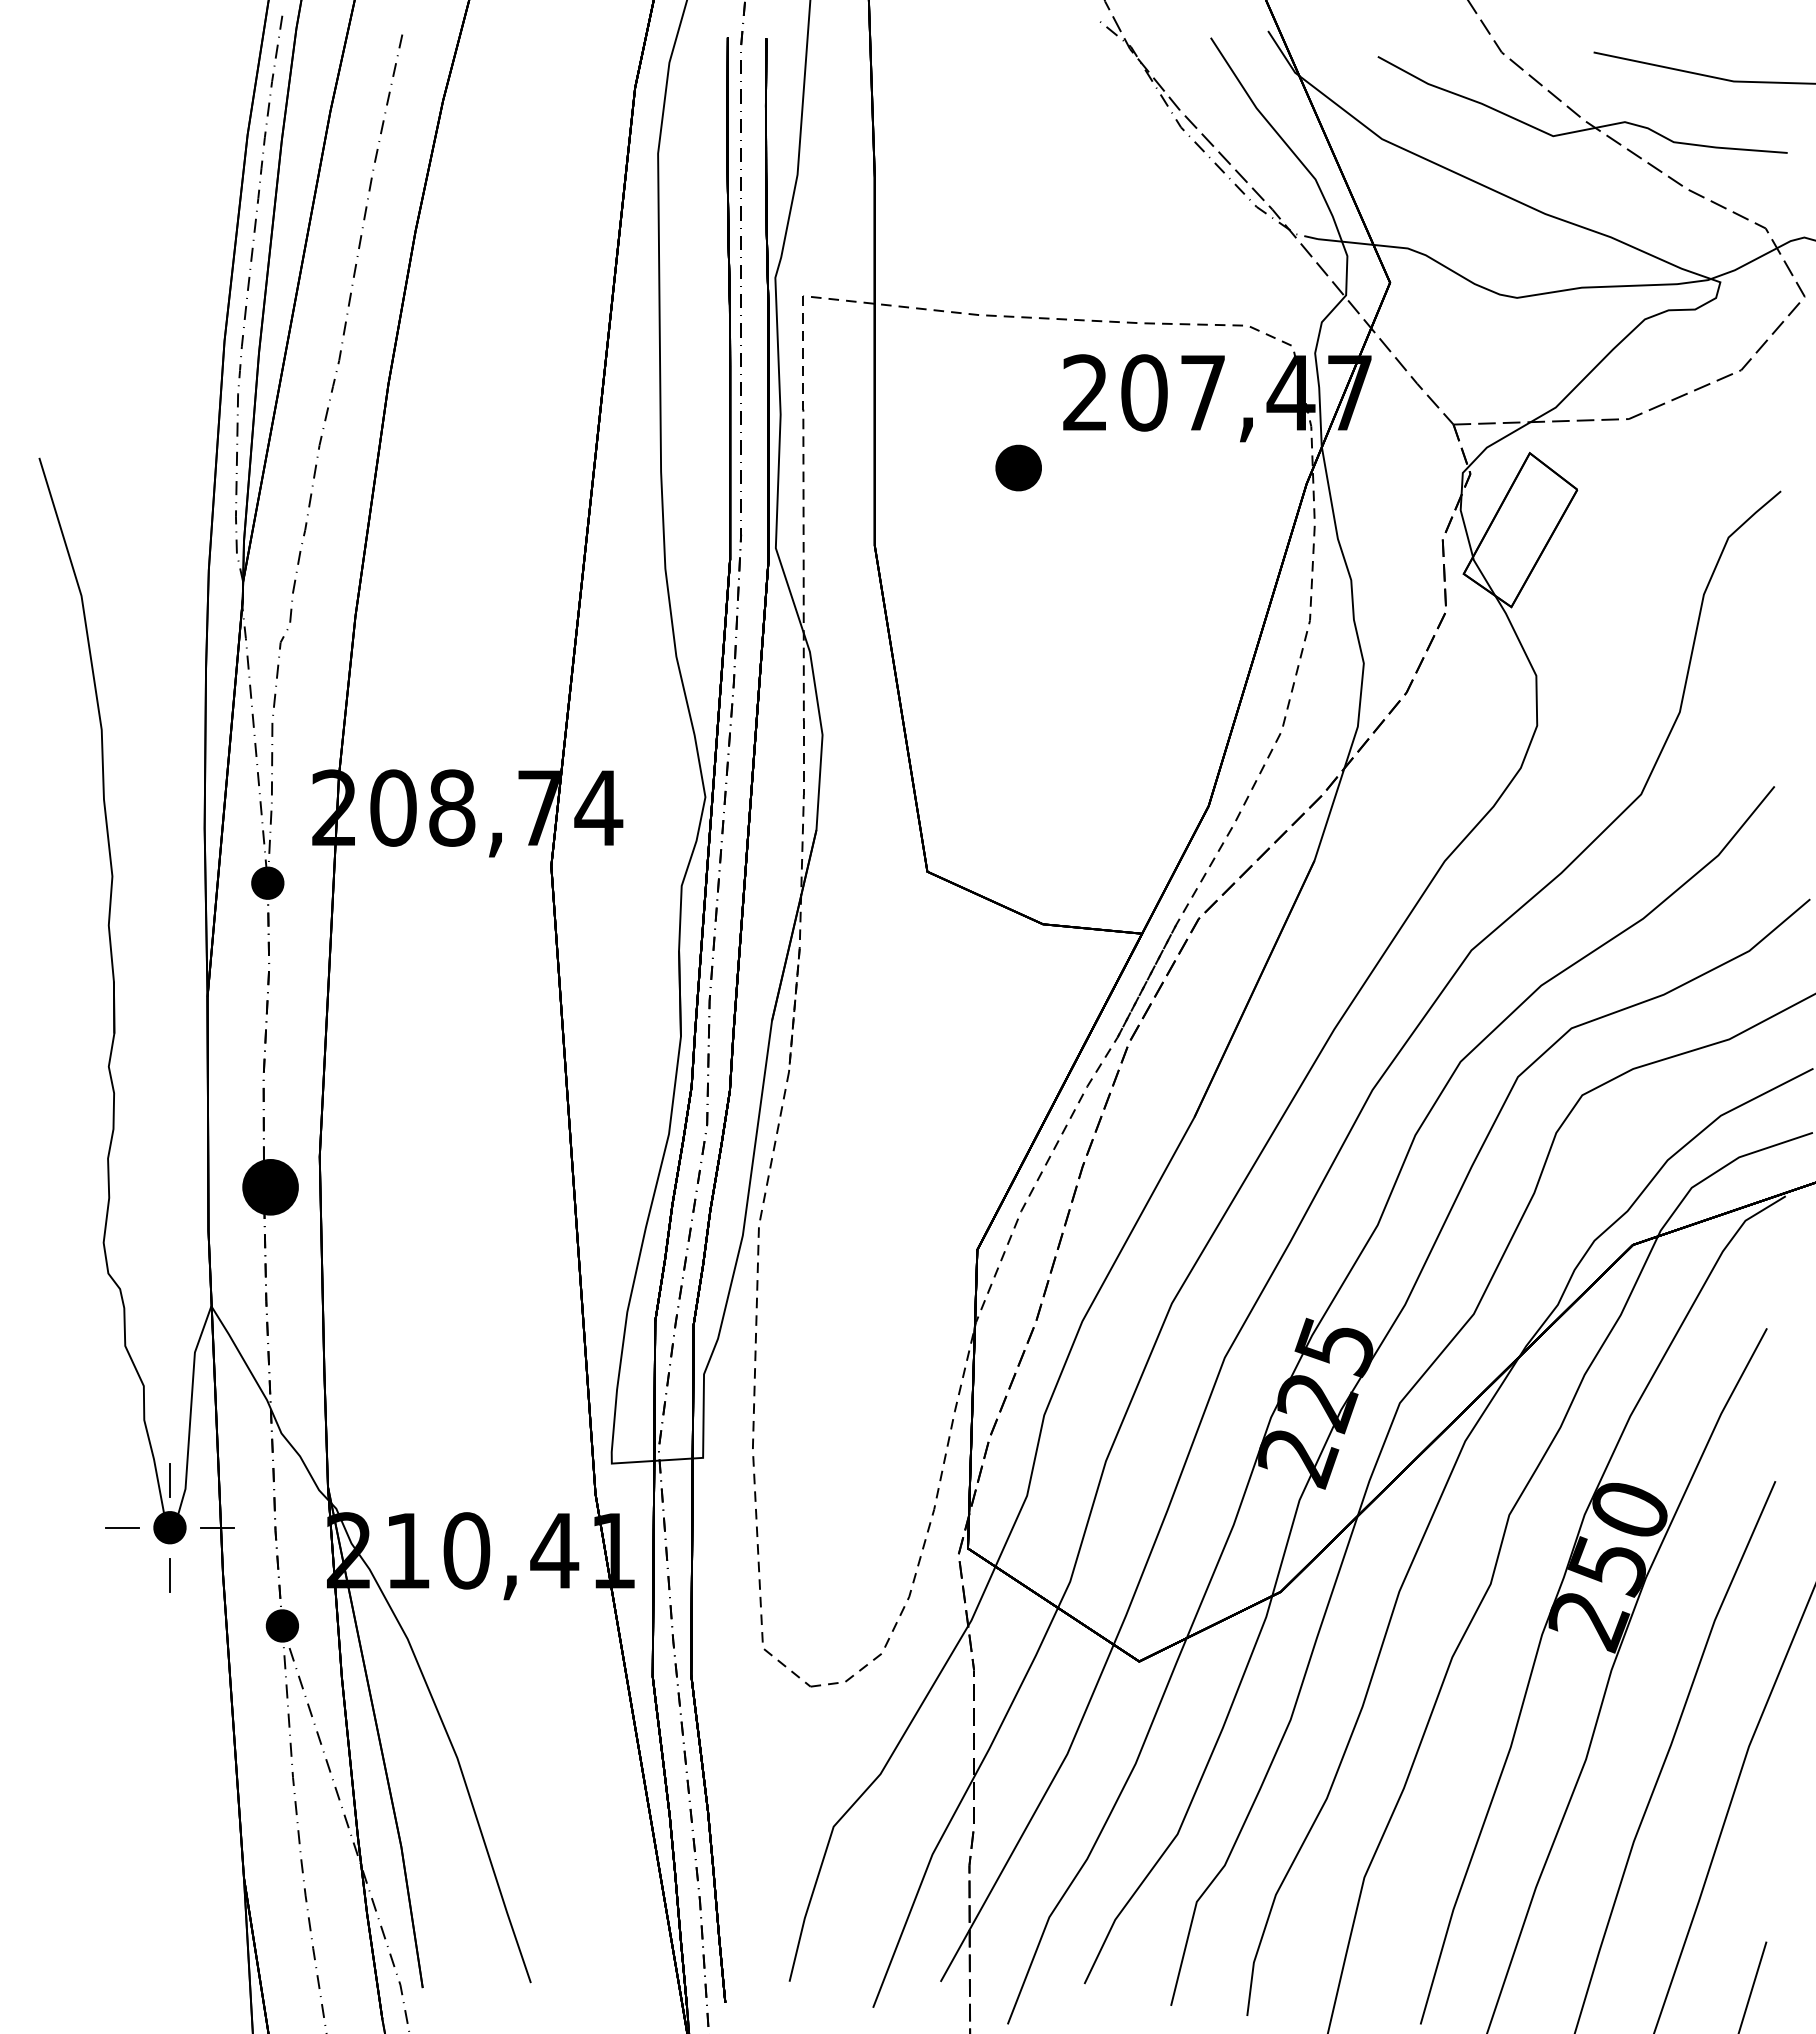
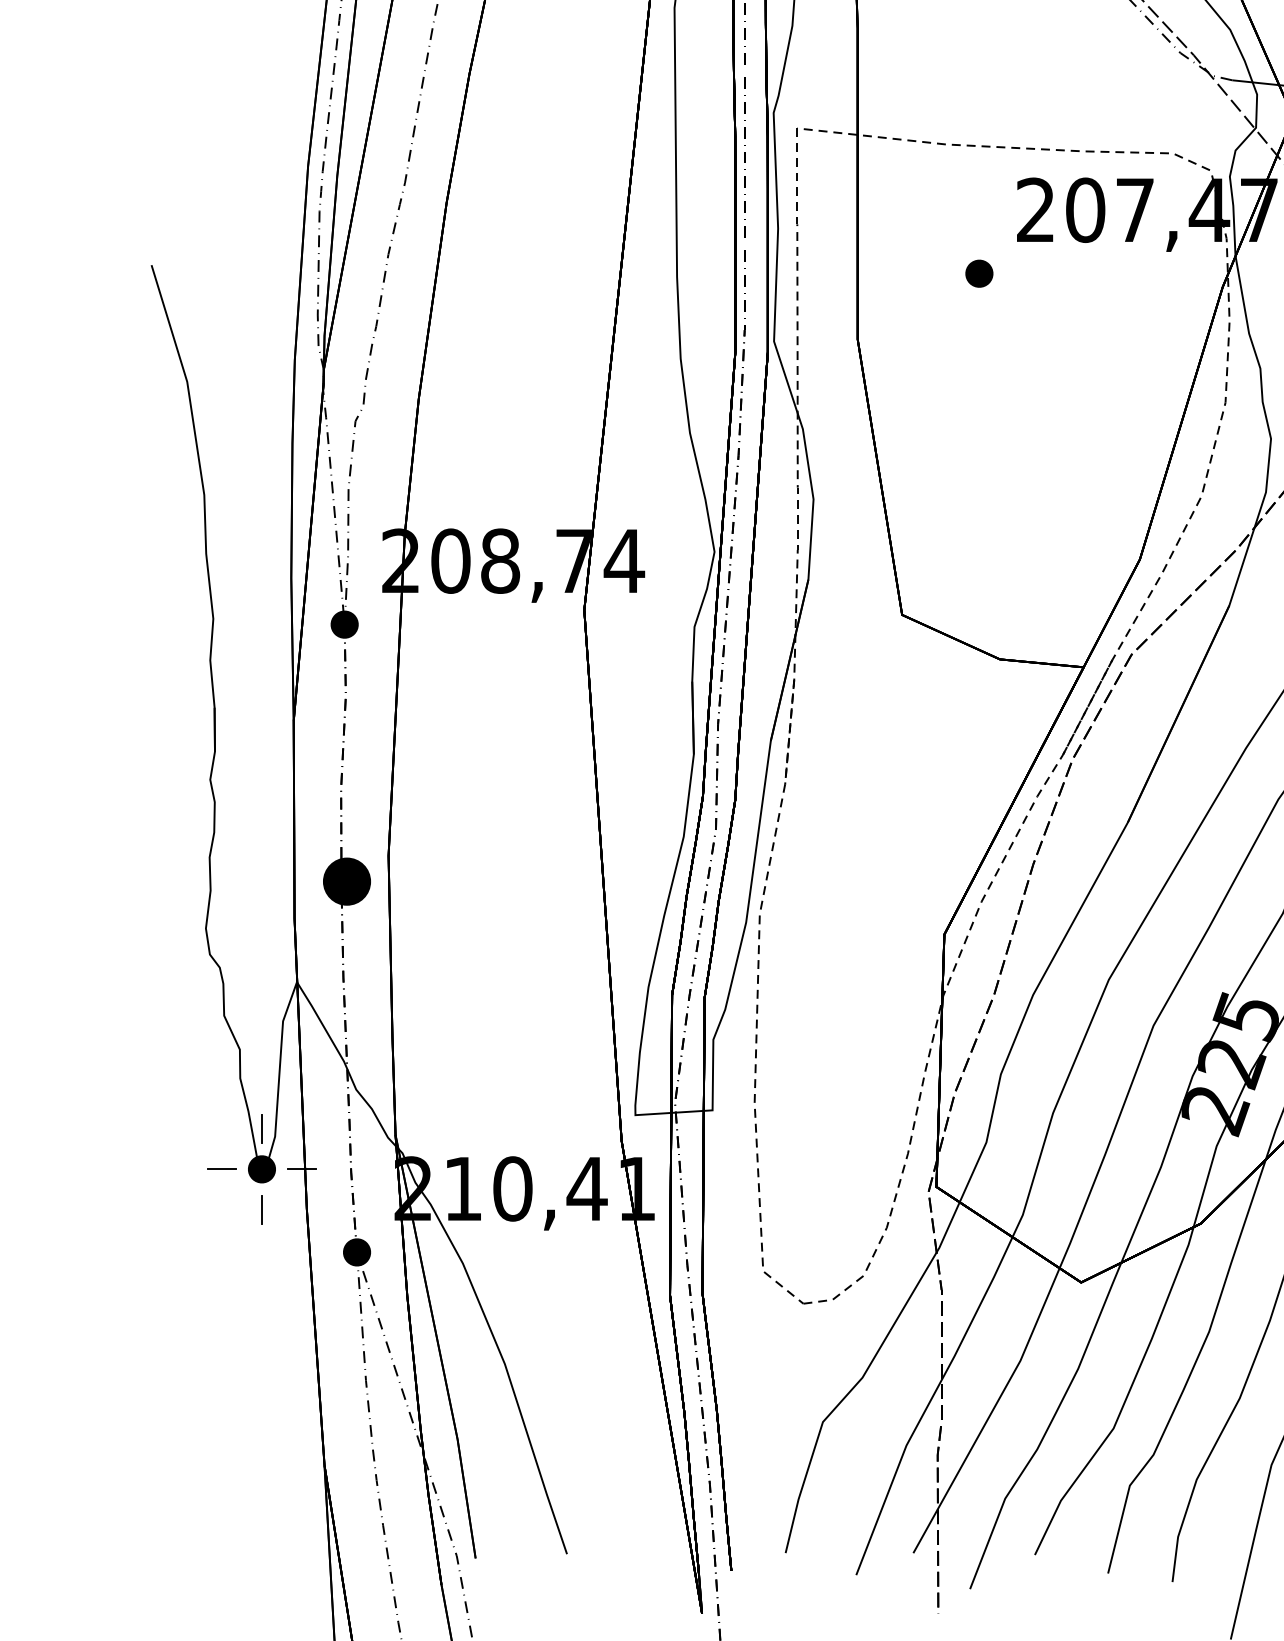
part: (1018, 467) -> (979, 273), size x0.71

